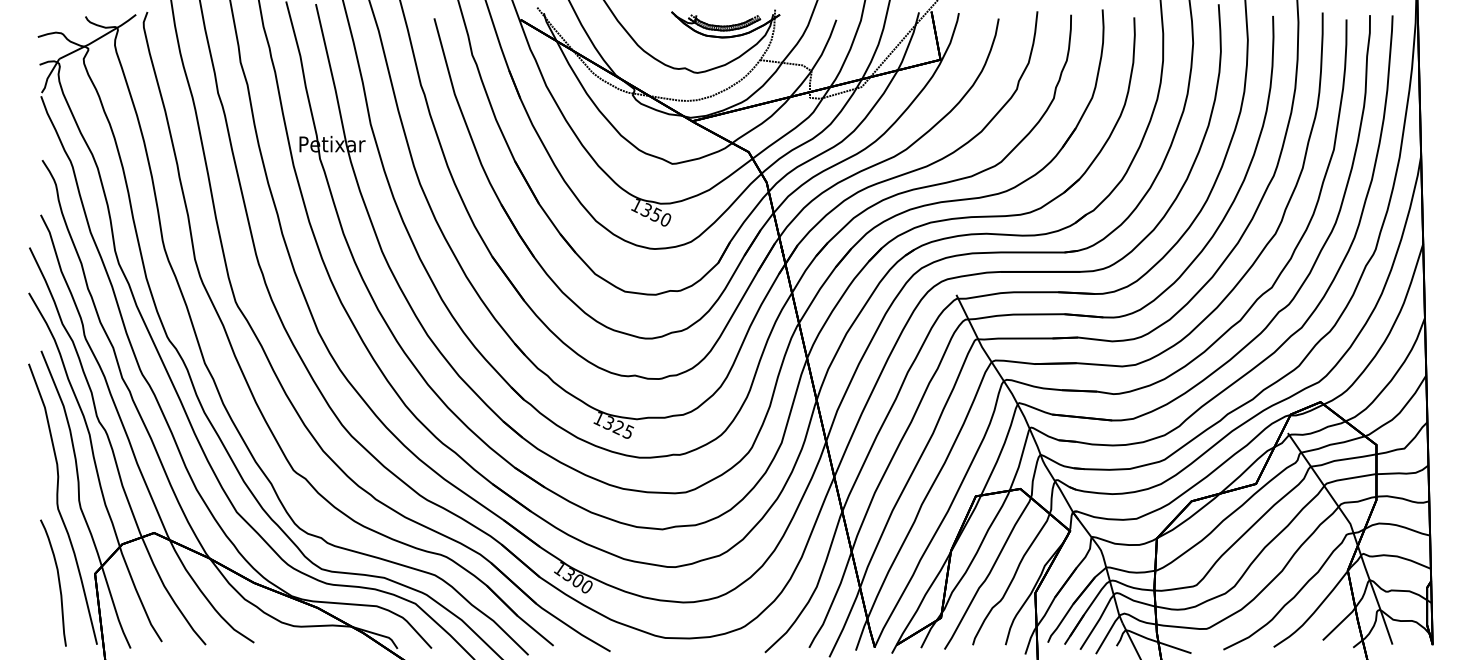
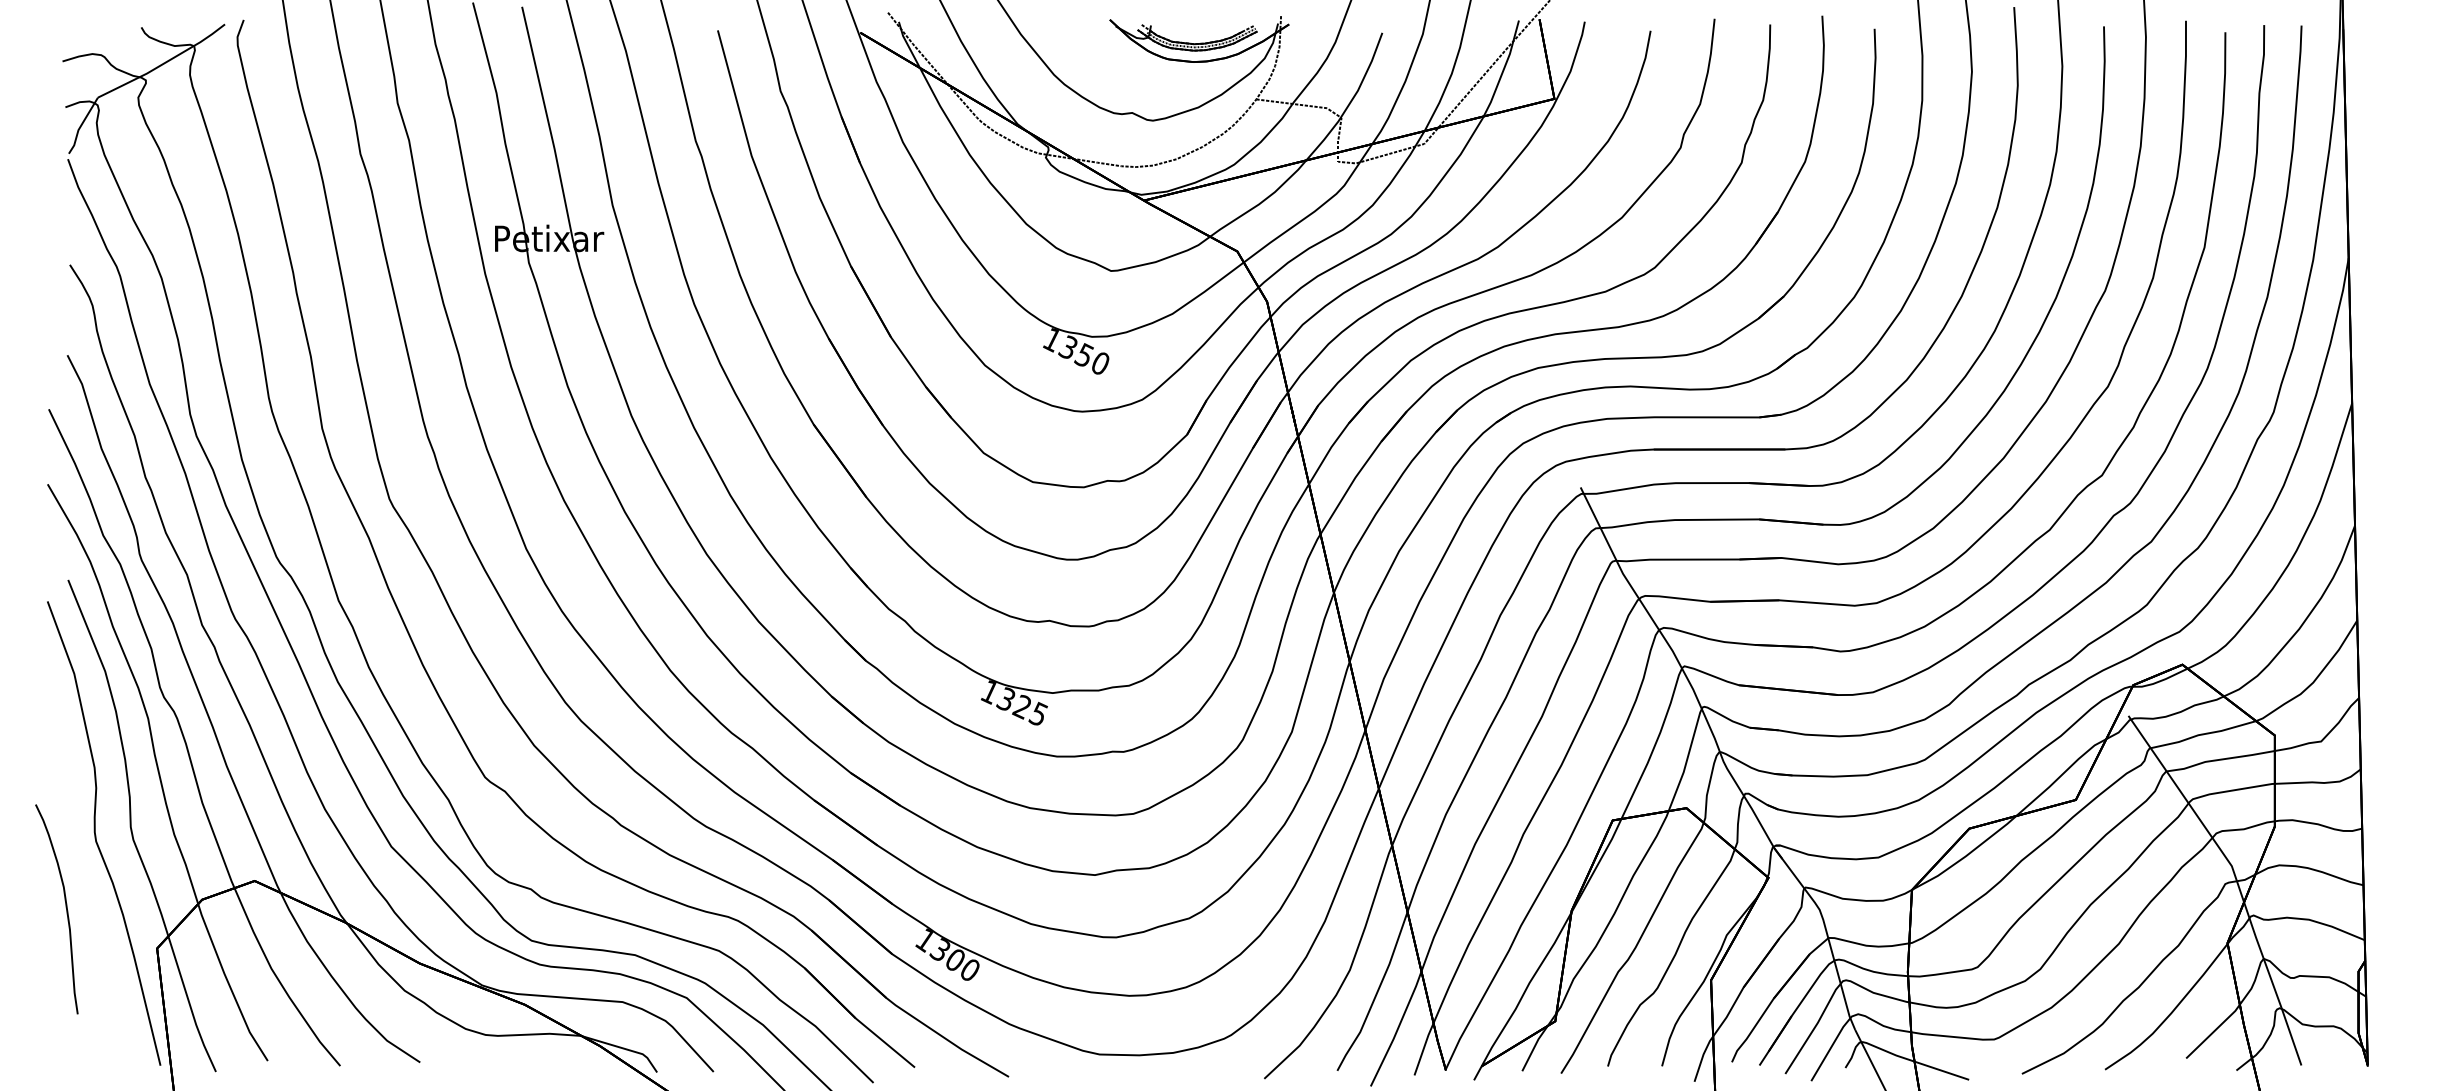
part: (53, 582) -> (56, 908), moved

